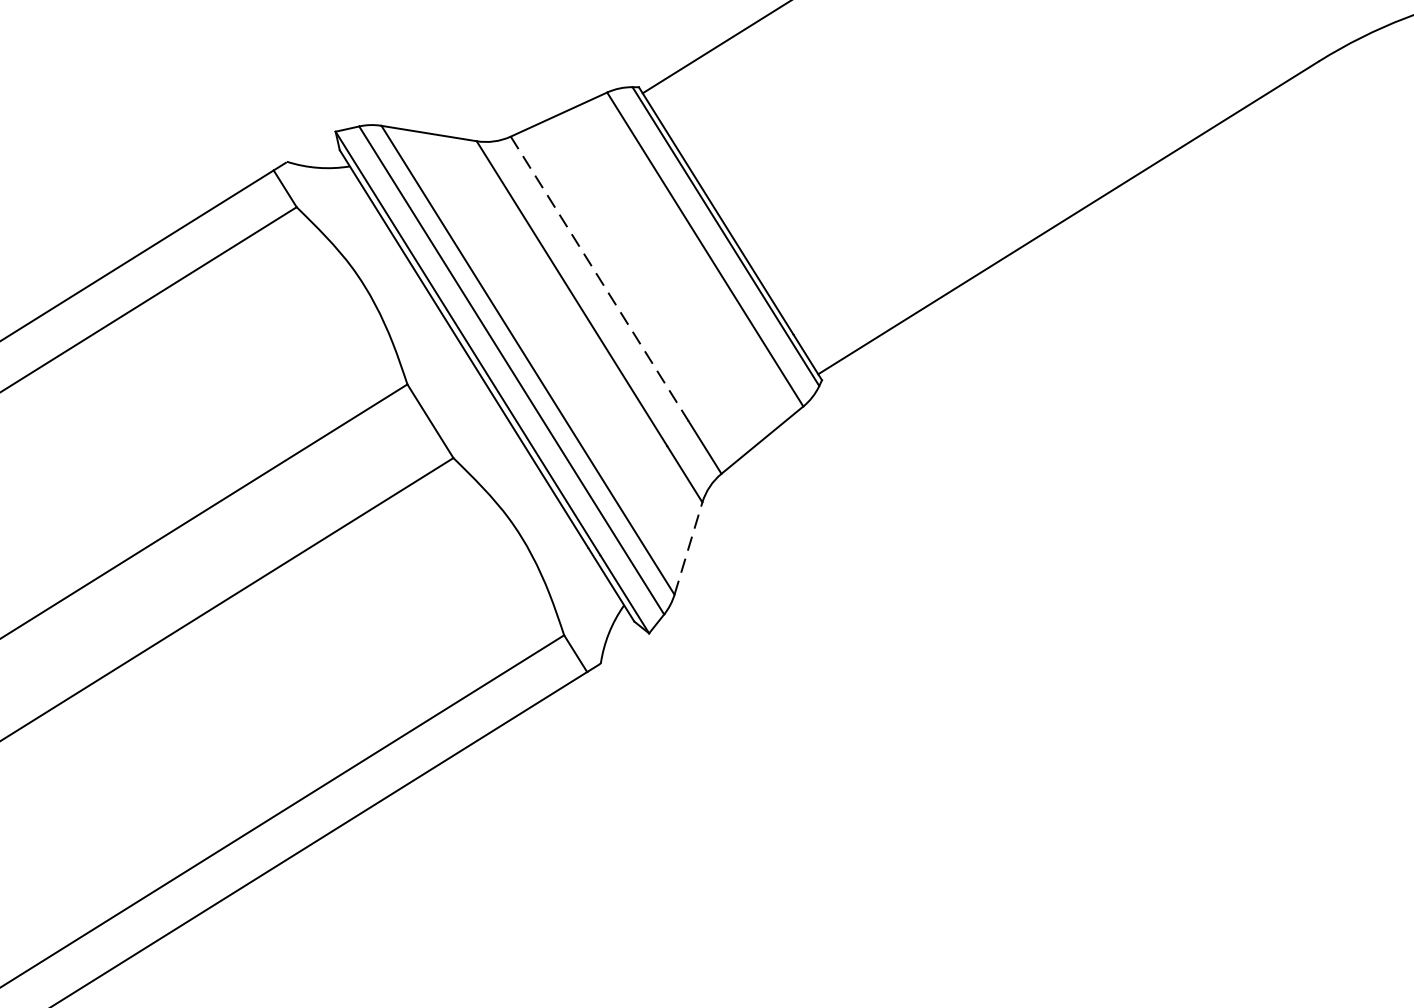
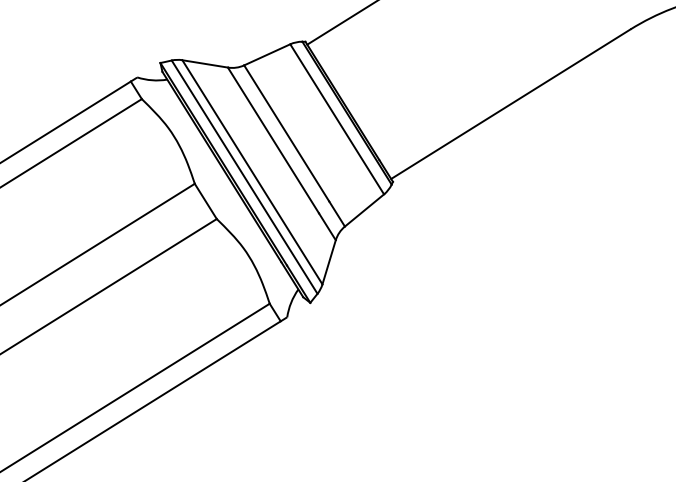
line: (599, 279) -> (286, 133), dashed -> solid
line: (689, 546) -> (329, 261), dashed -> solid

